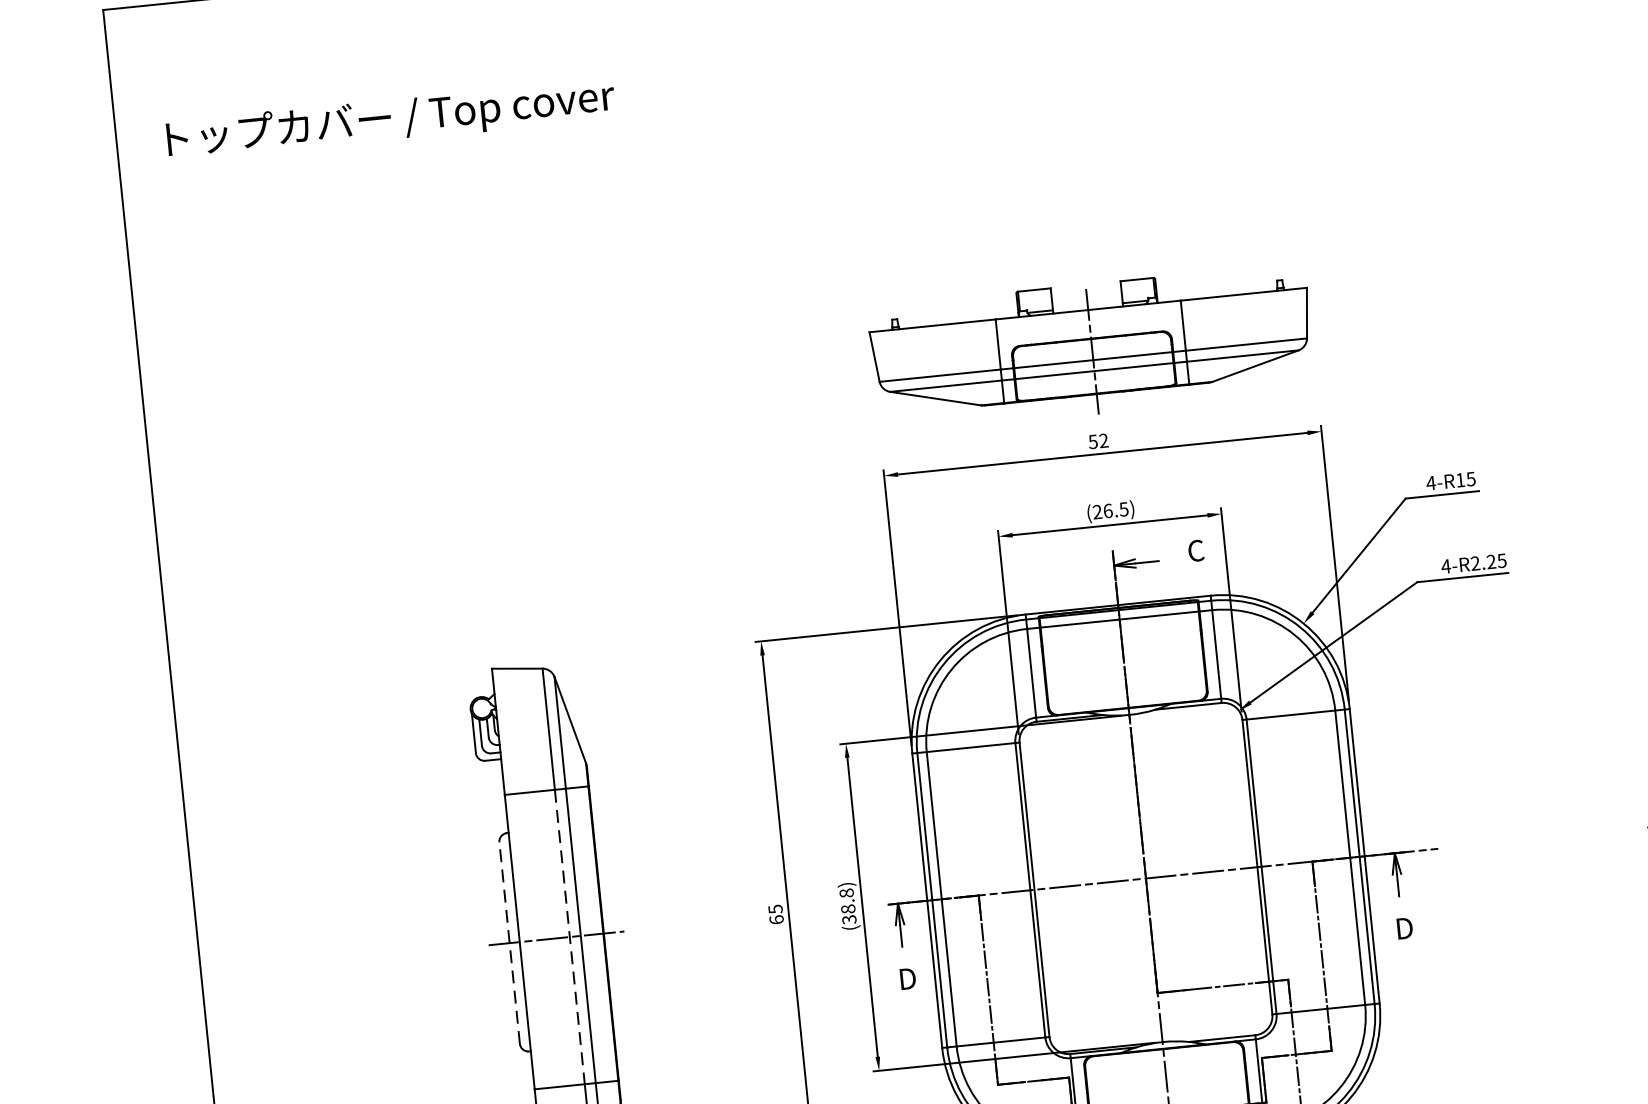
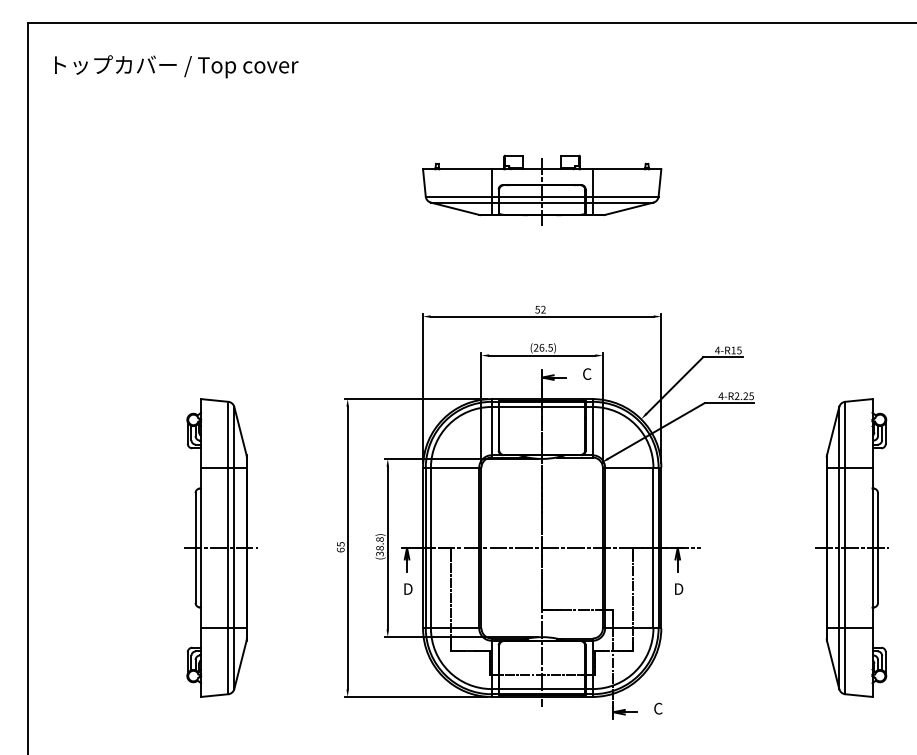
text: (390, 119) -> (176, 66), moved
part: (1092, 346) -> (542, 189), moved
line: (570, 937) -> (228, 548), dashed -> solid
line: (509, 944) -> (195, 548), dashed -> solid

